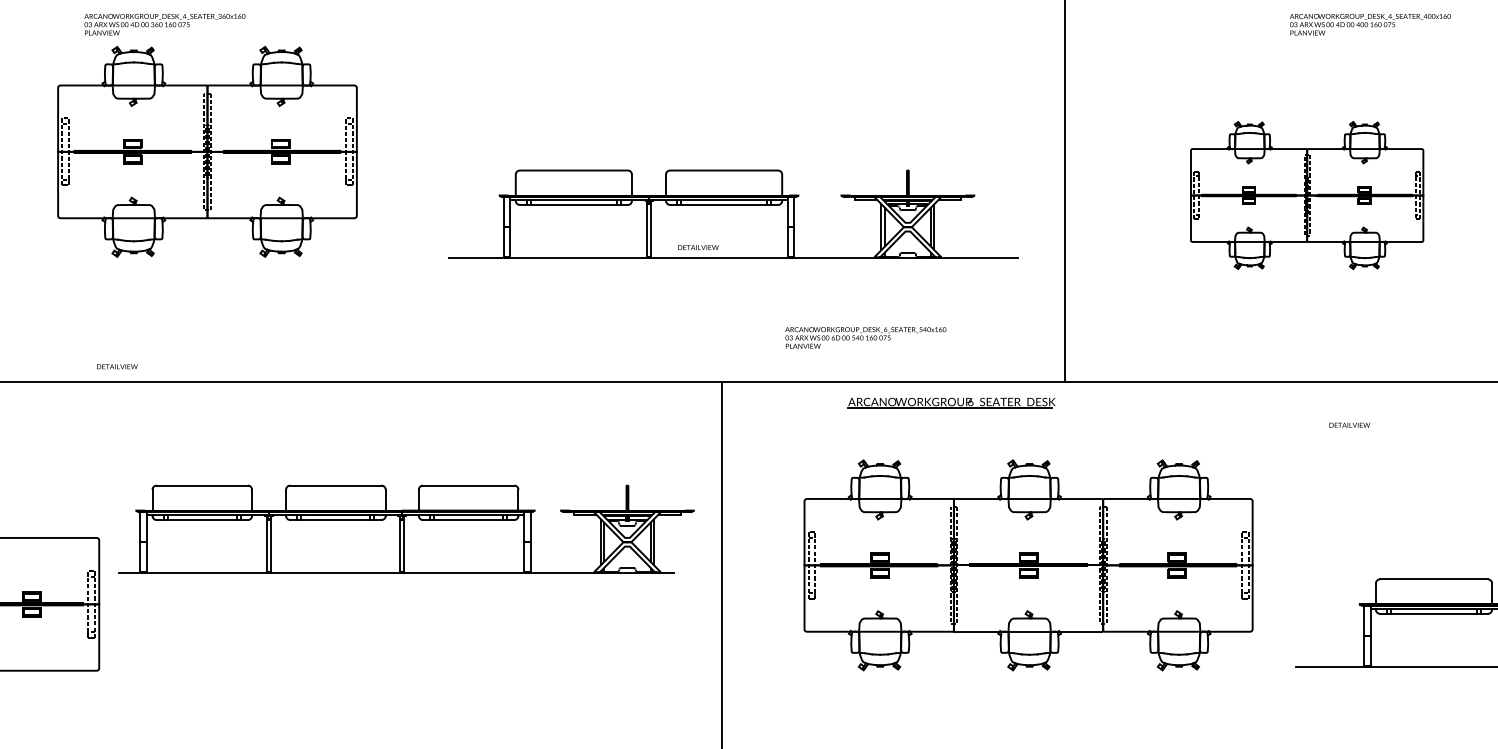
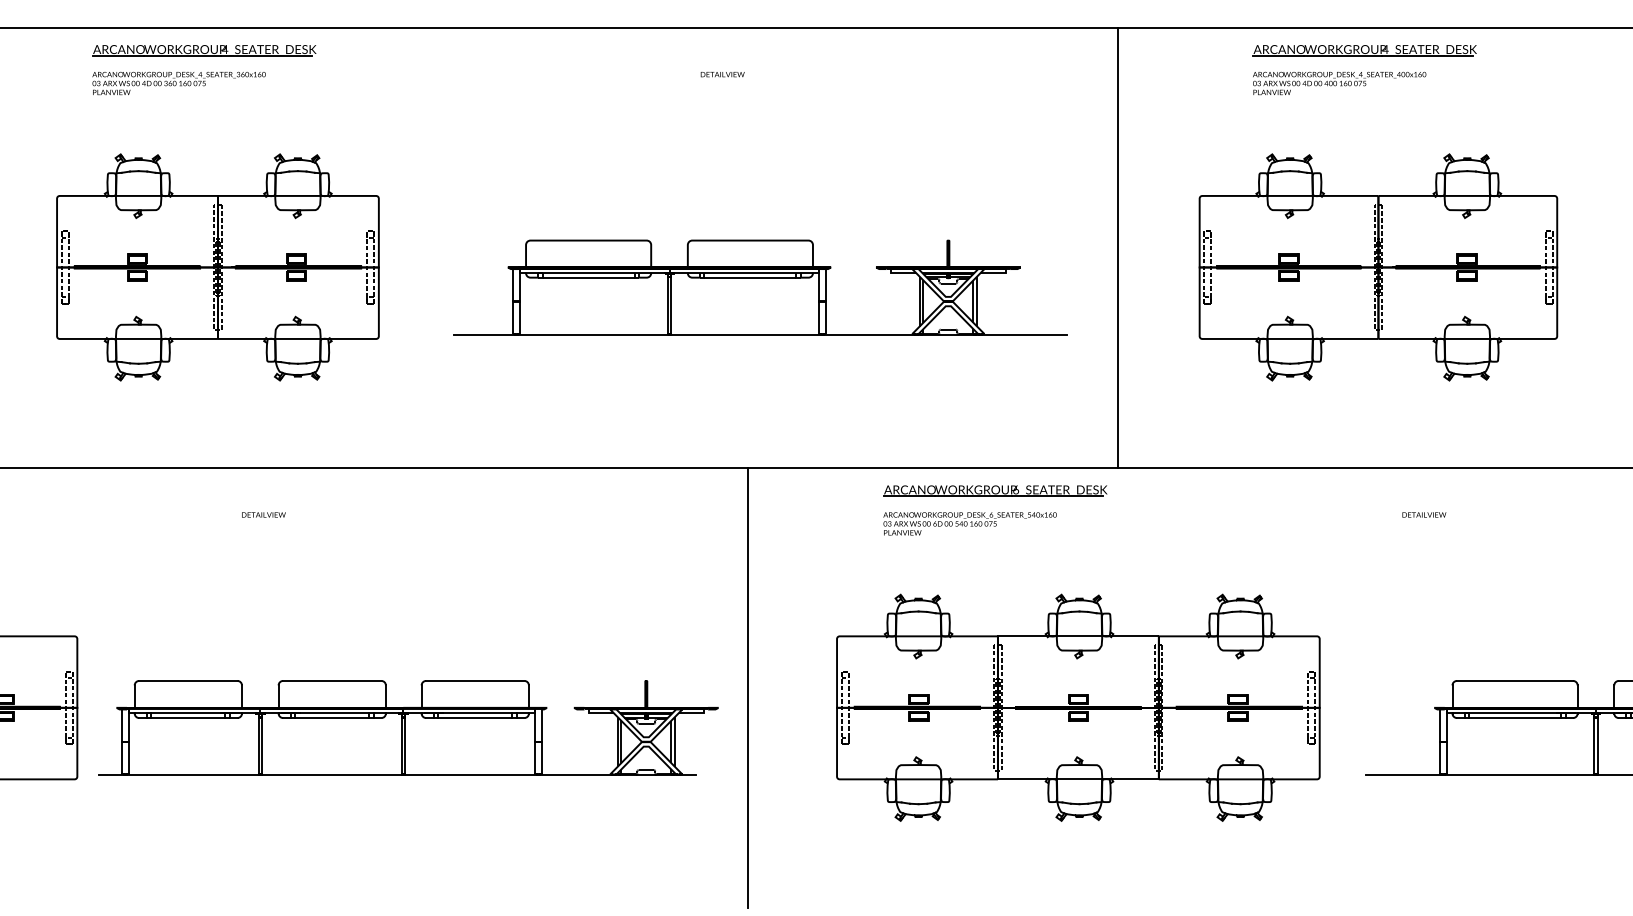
text: (164, 24) -> (178, 83), moved
text: (1370, 24) -> (1339, 83), moved
part: (207, 151) -> (217, 267), moved
part: (1307, 195) -> (1378, 267), size x1.43
text: (698, 247) -> (722, 74), moved
text: (865, 337) -> (969, 523), moved
text: (117, 366) -> (263, 514), moved
part: (406, 528) -> (408, 727), moved
part: (1028, 565) -> (1078, 707), moved

